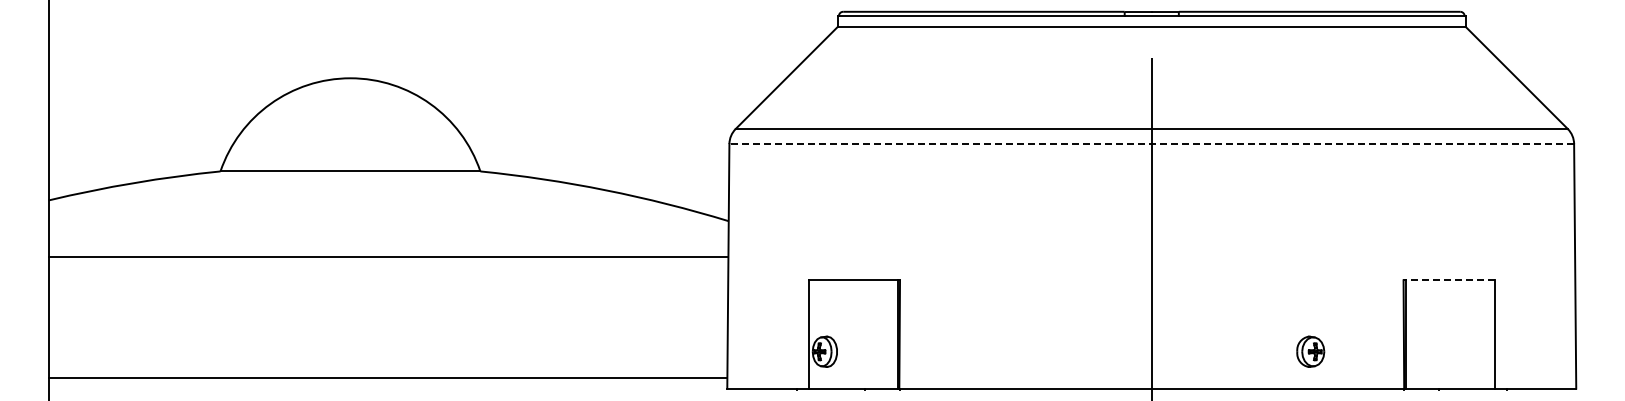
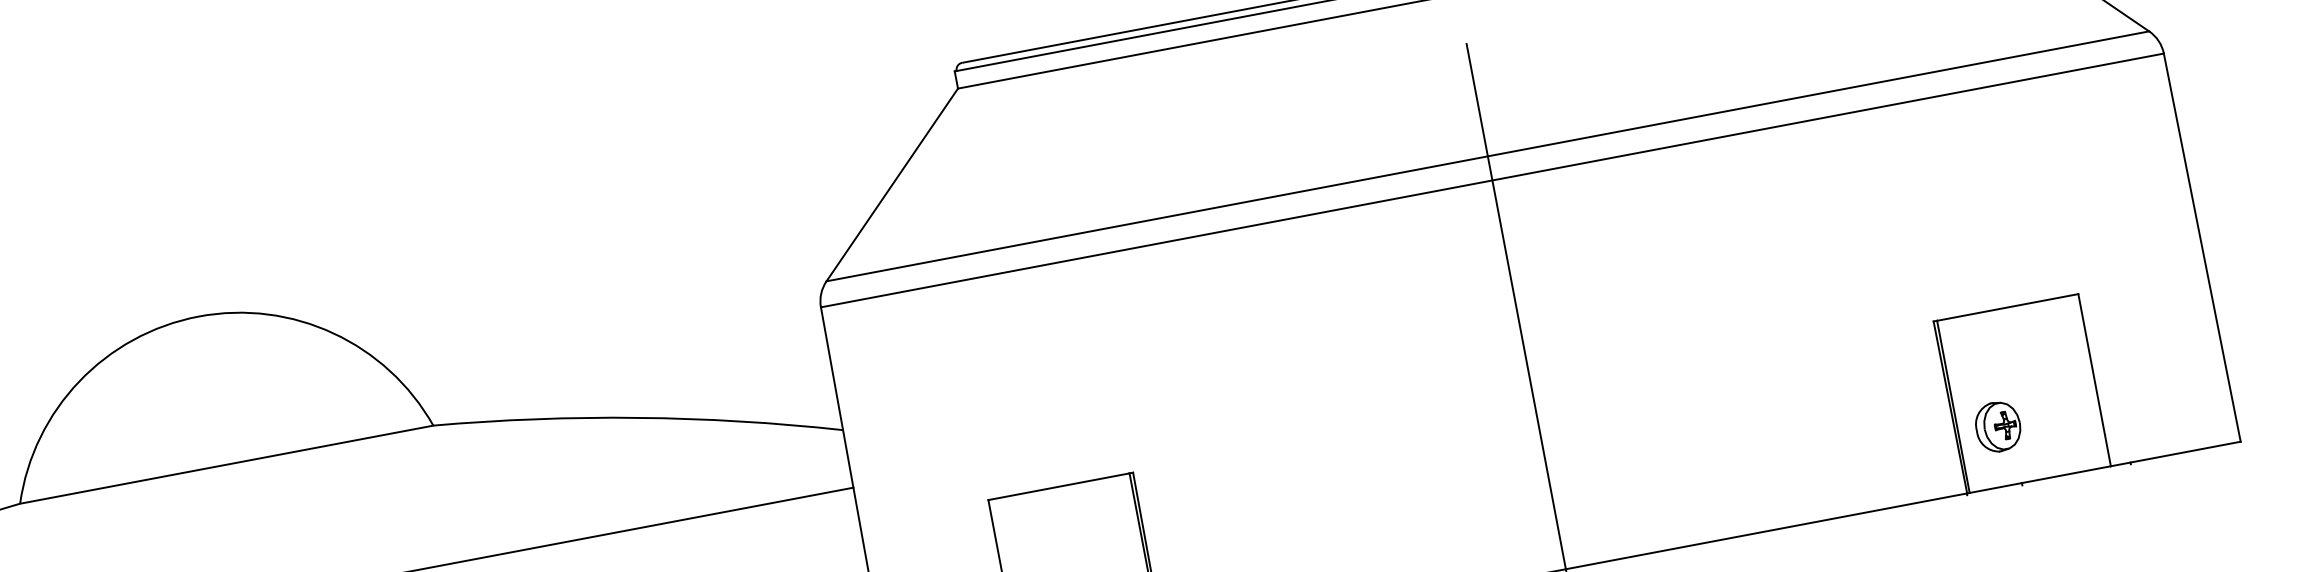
line: (1151, 144) -> (1492, 181), dashed -> solid
line: (1449, 280) -> (2006, 307), dashed -> solid
part: (1310, 351) -> (1997, 426), moved

